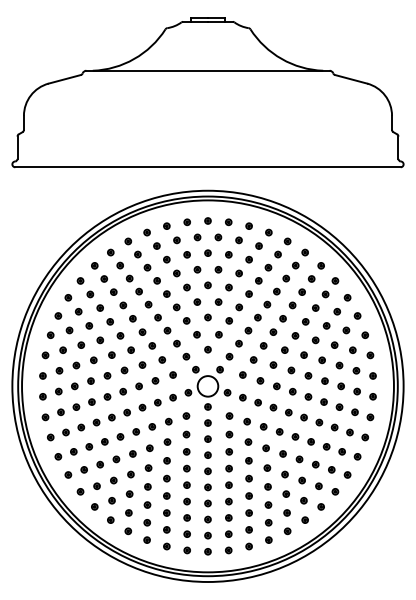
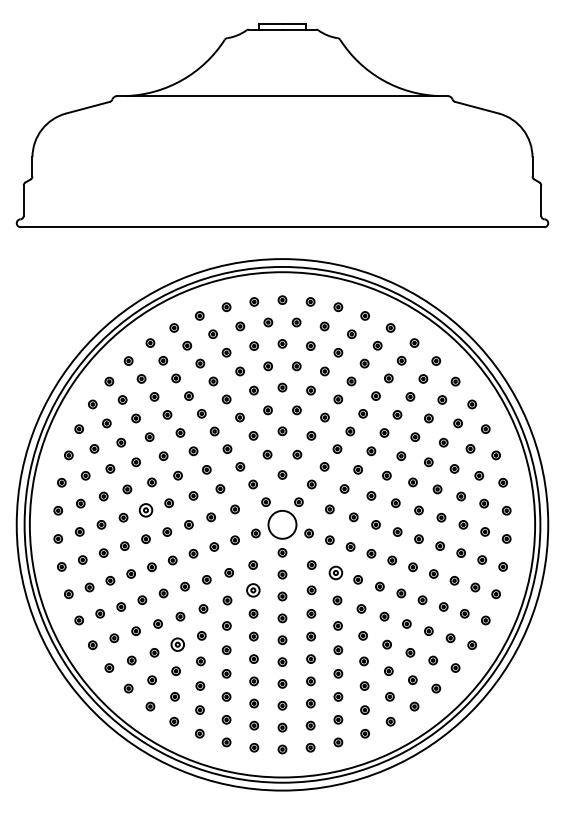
part: (107, 375) -> (145, 510), size x1.6
part: (246, 421) -> (334, 572), size x1.6
part: (186, 434) -> (253, 590), size x1.6
part: (130, 474) -> (177, 644), size x1.6

